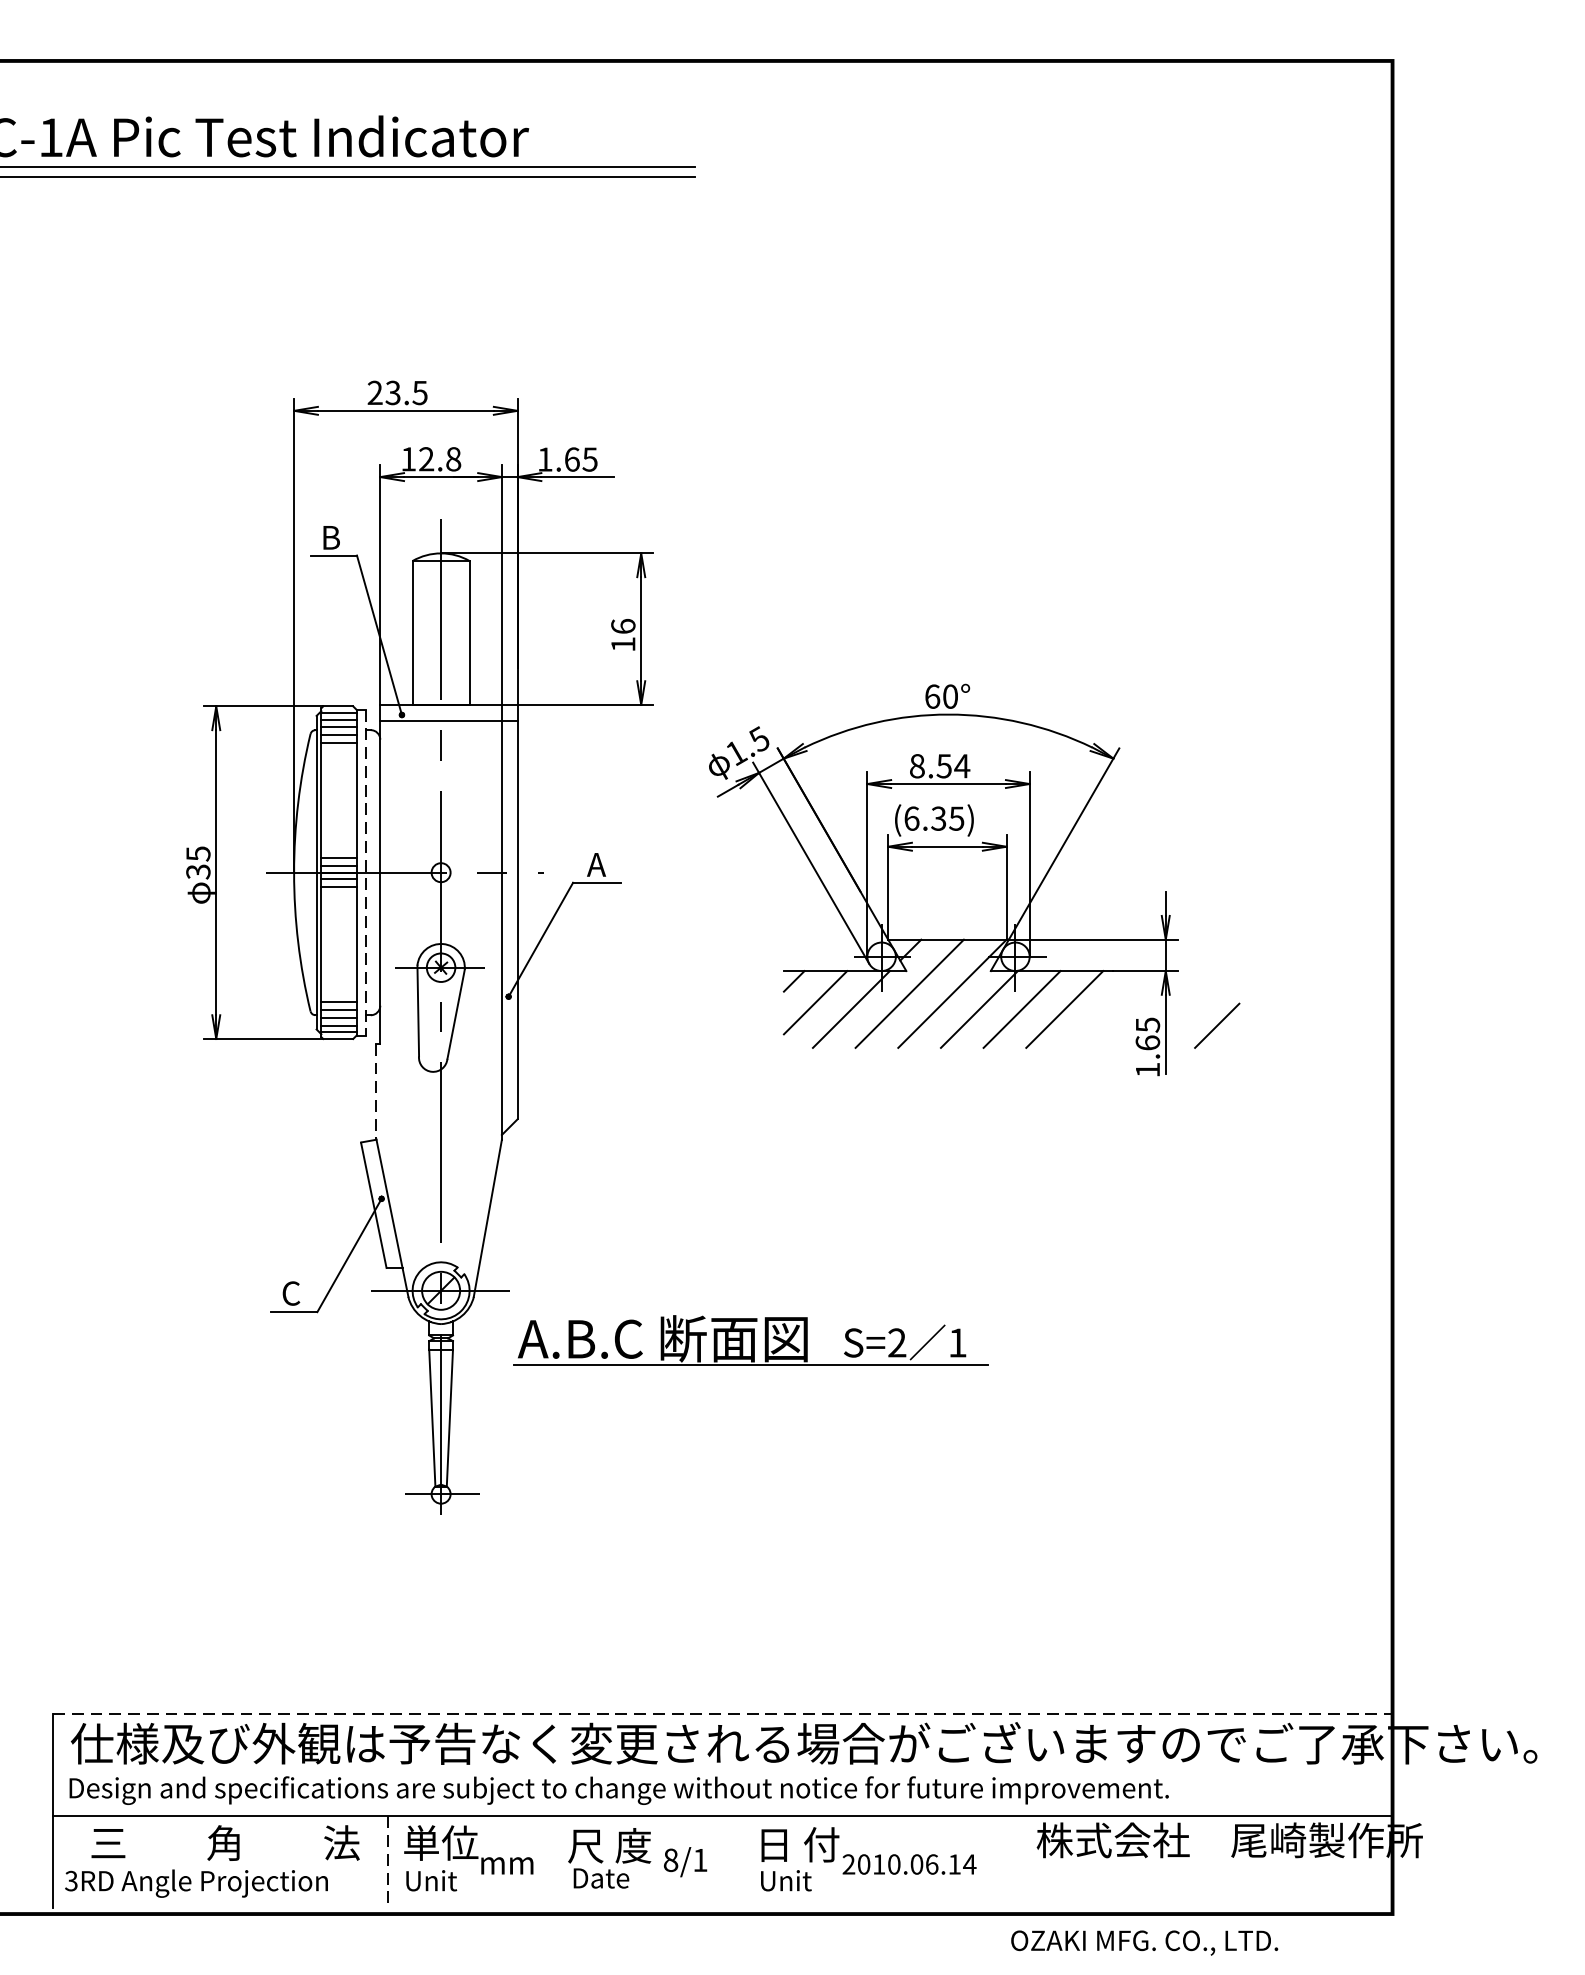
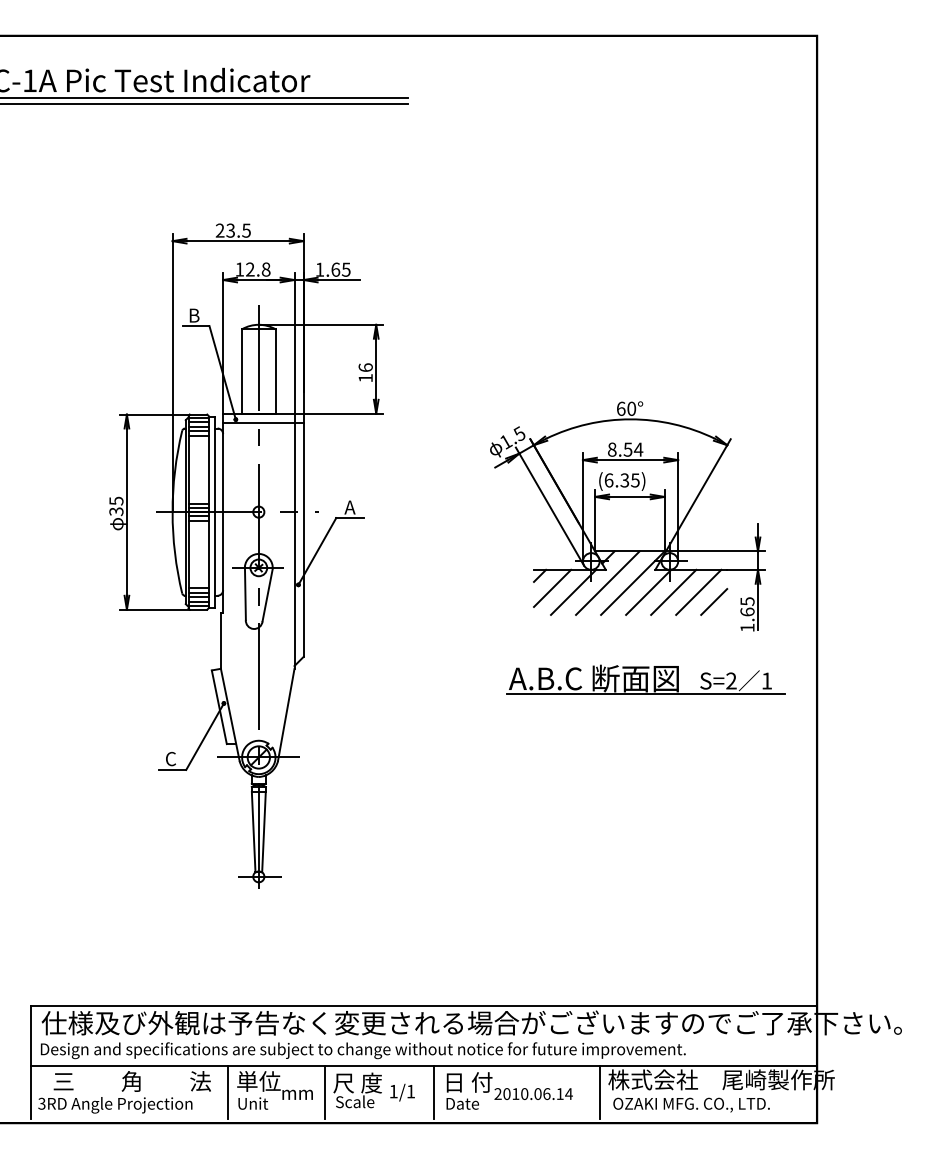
line: (365, 873) -> (214, 512), dashed -> solid
part: (943, 880) -> (627, 516), moved
line: (375, 1093) -> (220, 641), dashed -> solid
part: (750, 1340) -> (645, 679), moved
line: (723, 1713) -> (424, 1005), dashed -> solid
text: (670, 1860) -> (393, 1091), 8/1 -> 1/1
line: (387, 1861) -> (227, 1092), dashed -> solid
line: (554, 1861) -> (325, 1092), added
line: (740, 1861) -> (434, 1092), added
line: (1021, 1861) -> (599, 1092), added
text: (605, 1877) -> (355, 1101), Date -> Scale
text: (788, 1880) -> (462, 1103), Unit -> Date
text: (1144, 1941) -> (691, 1104), moved

